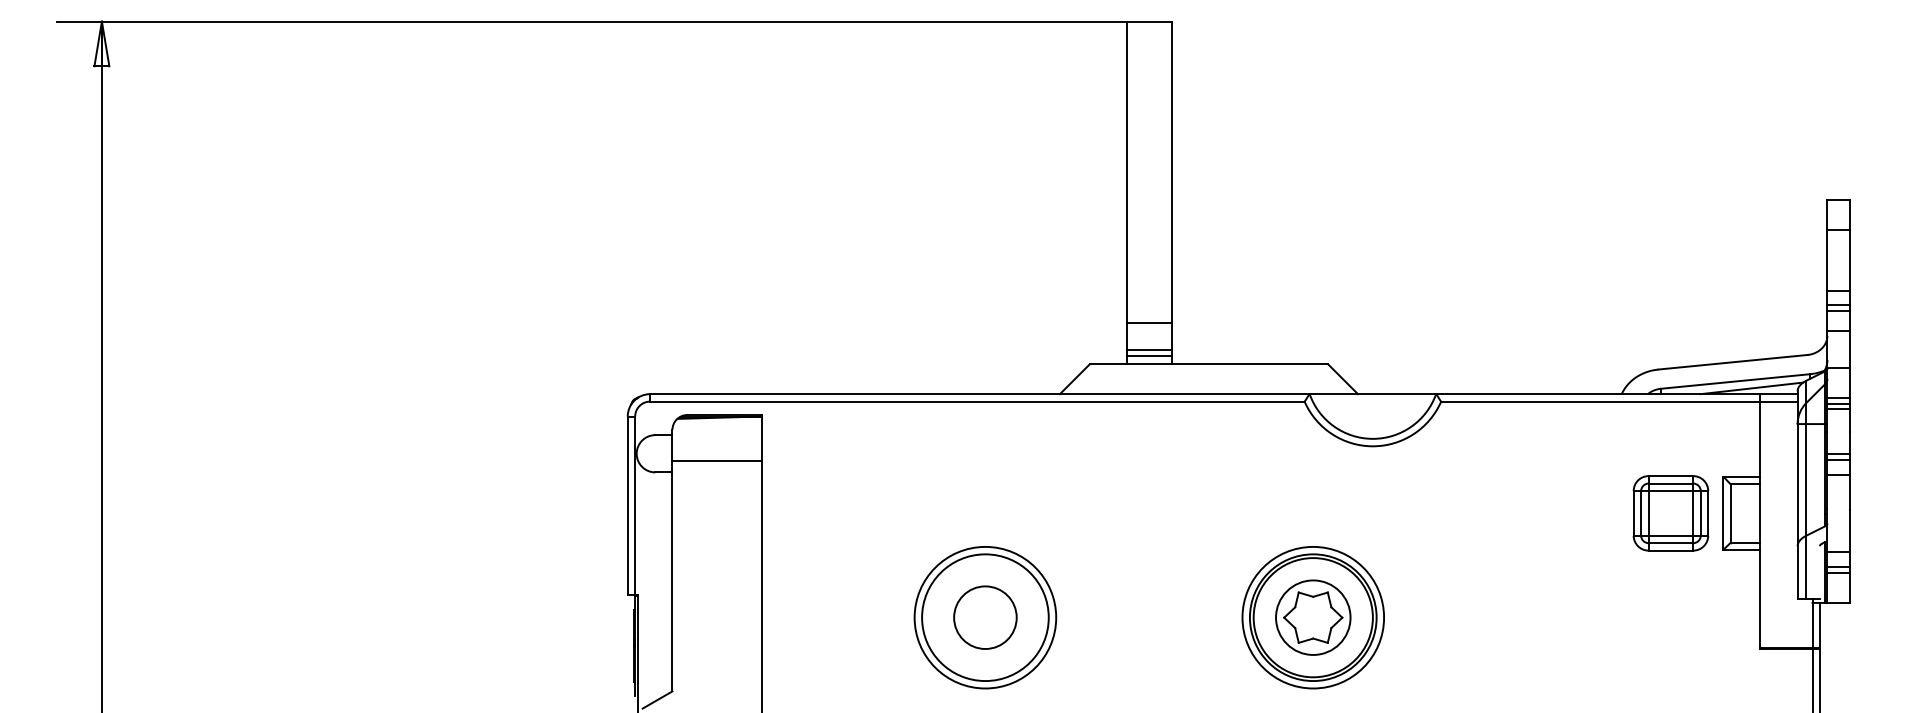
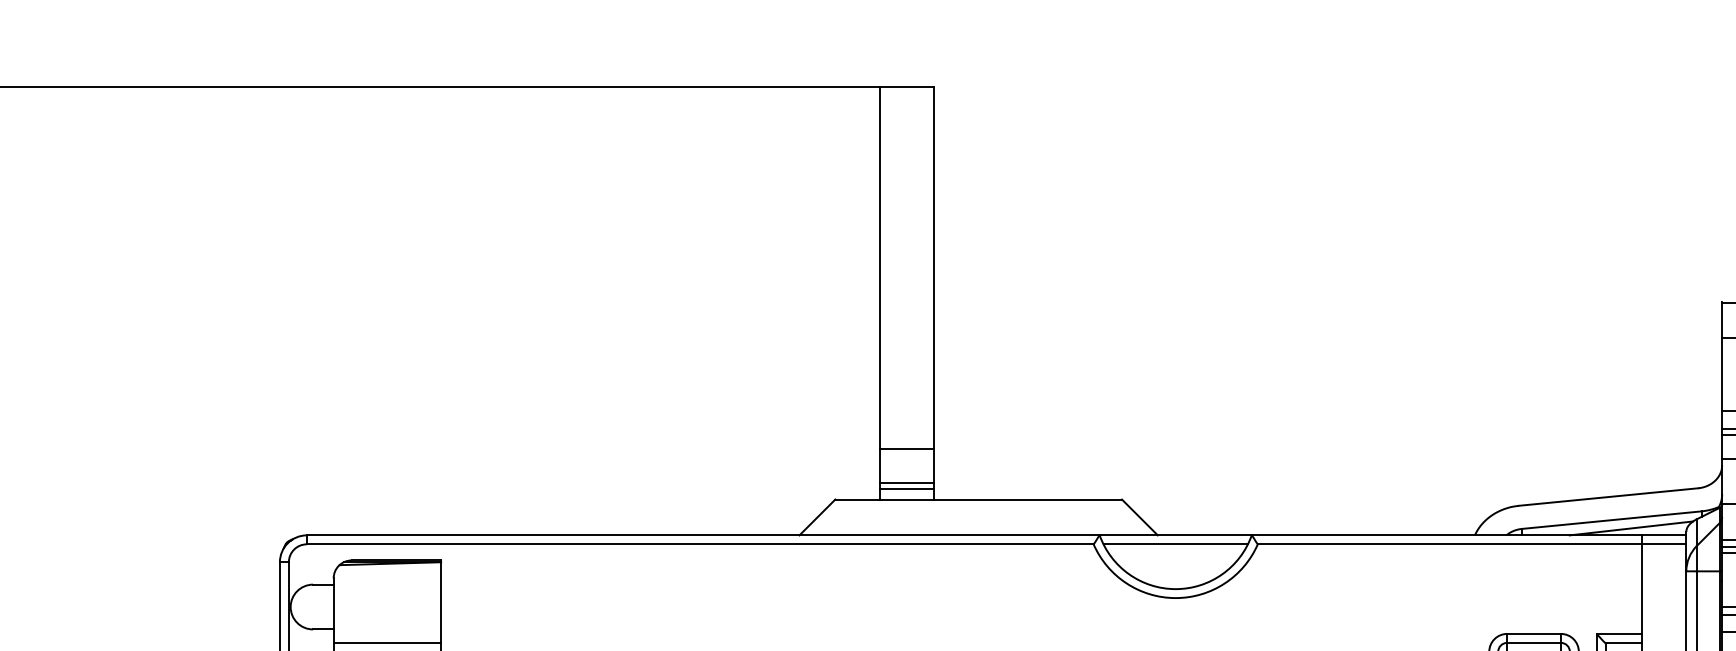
line: (1372, 401) -> (1175, 544), added
line: (716, 460) -> (386, 642), moved

